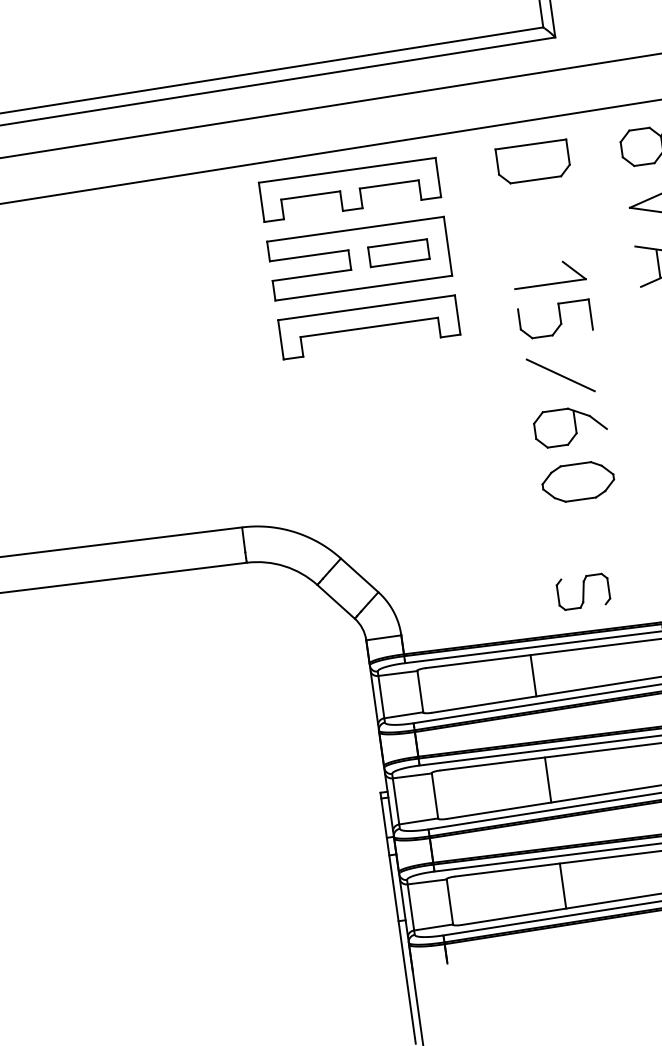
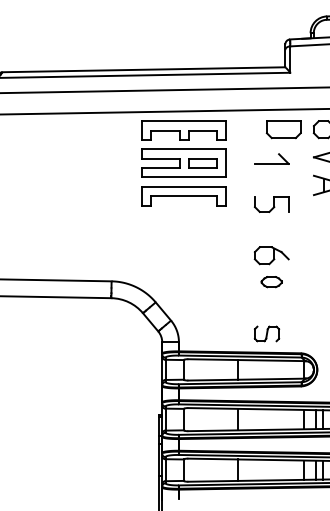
part: (532, 161) -> (283, 129), moved
part: (548, 273) -> (271, 158), moved
line: (560, 373) -> (270, 230), removed
part: (577, 480) -> (271, 281), size x0.6

